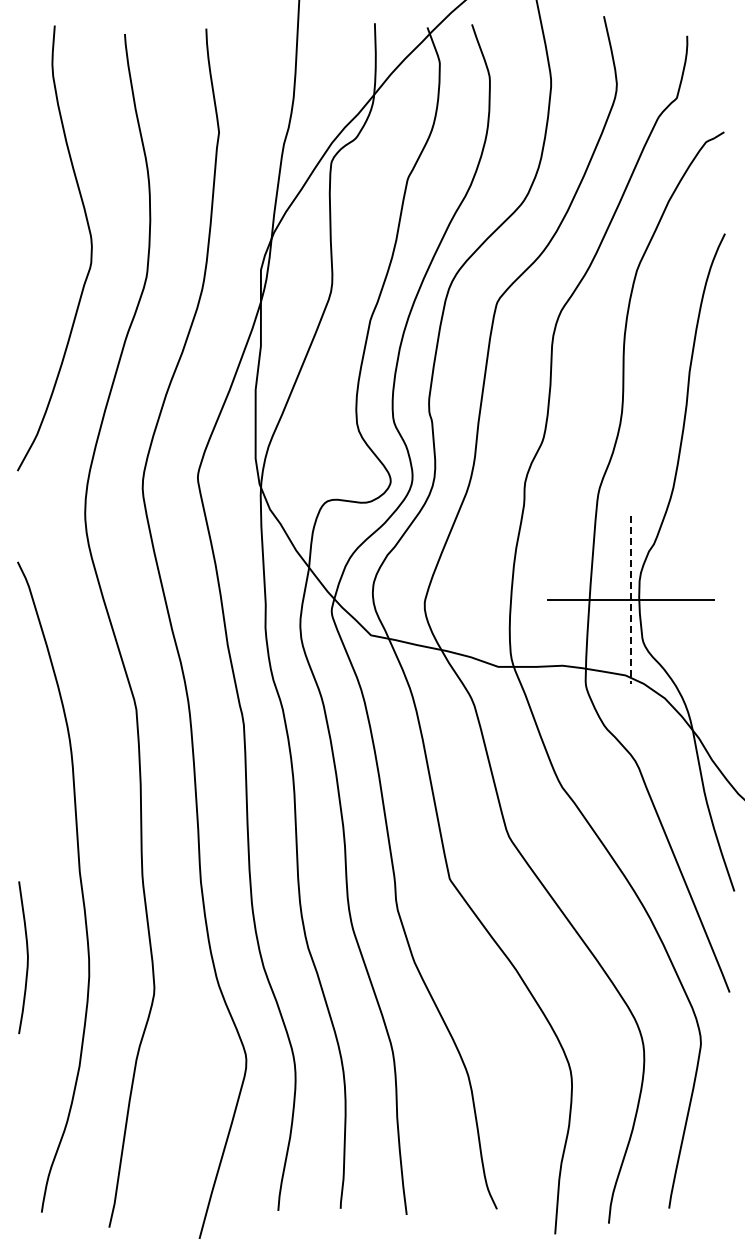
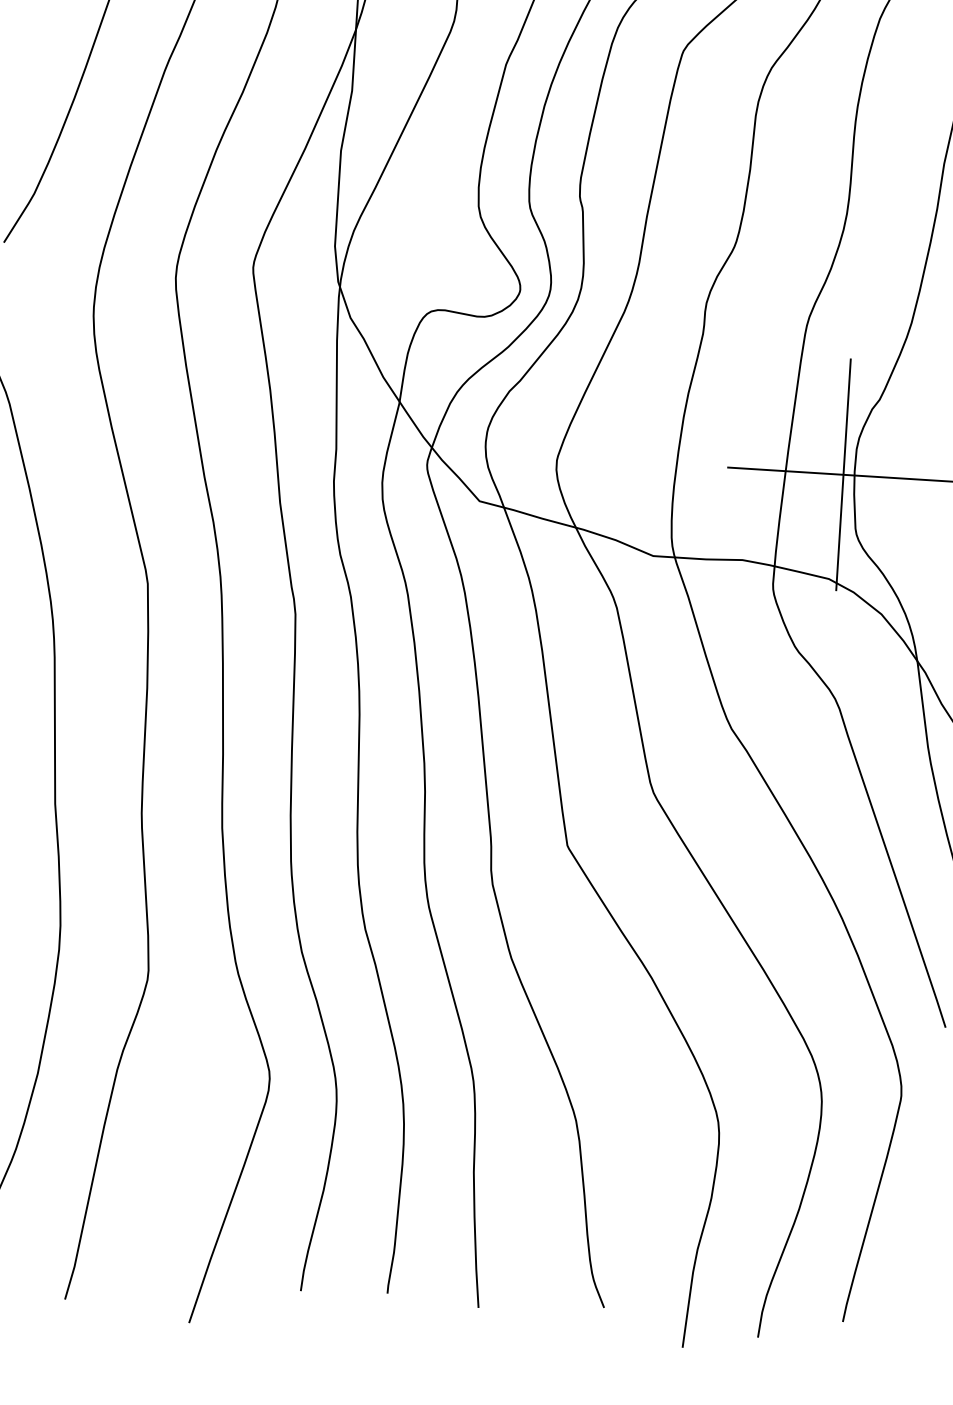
line: (631, 599) -> (843, 474), dashed -> solid

